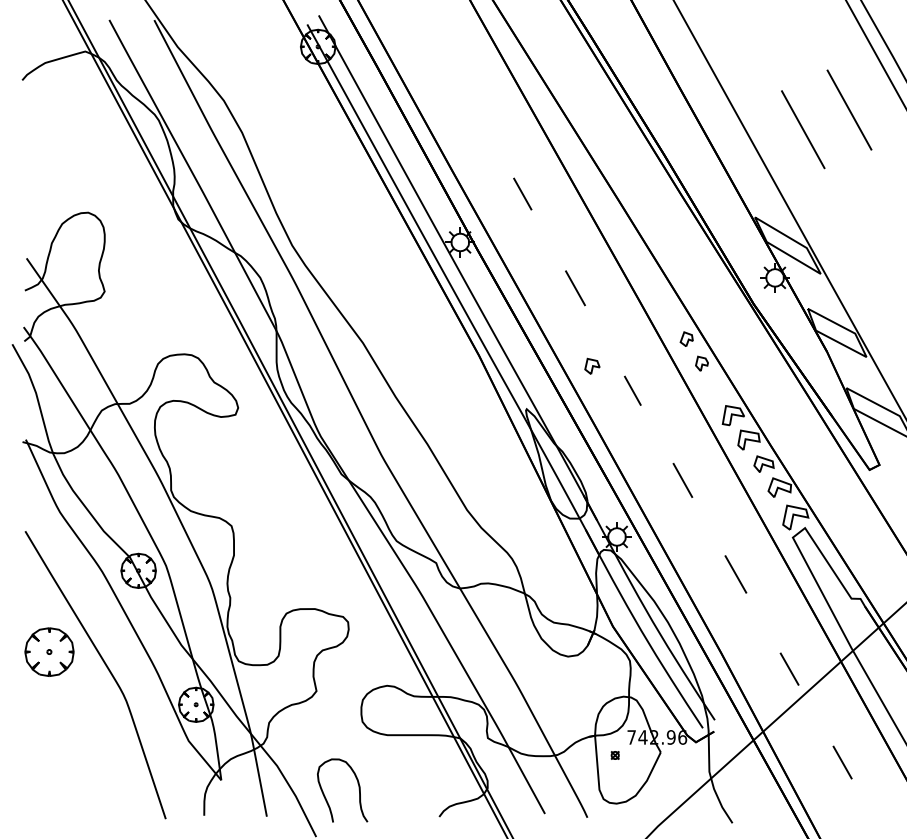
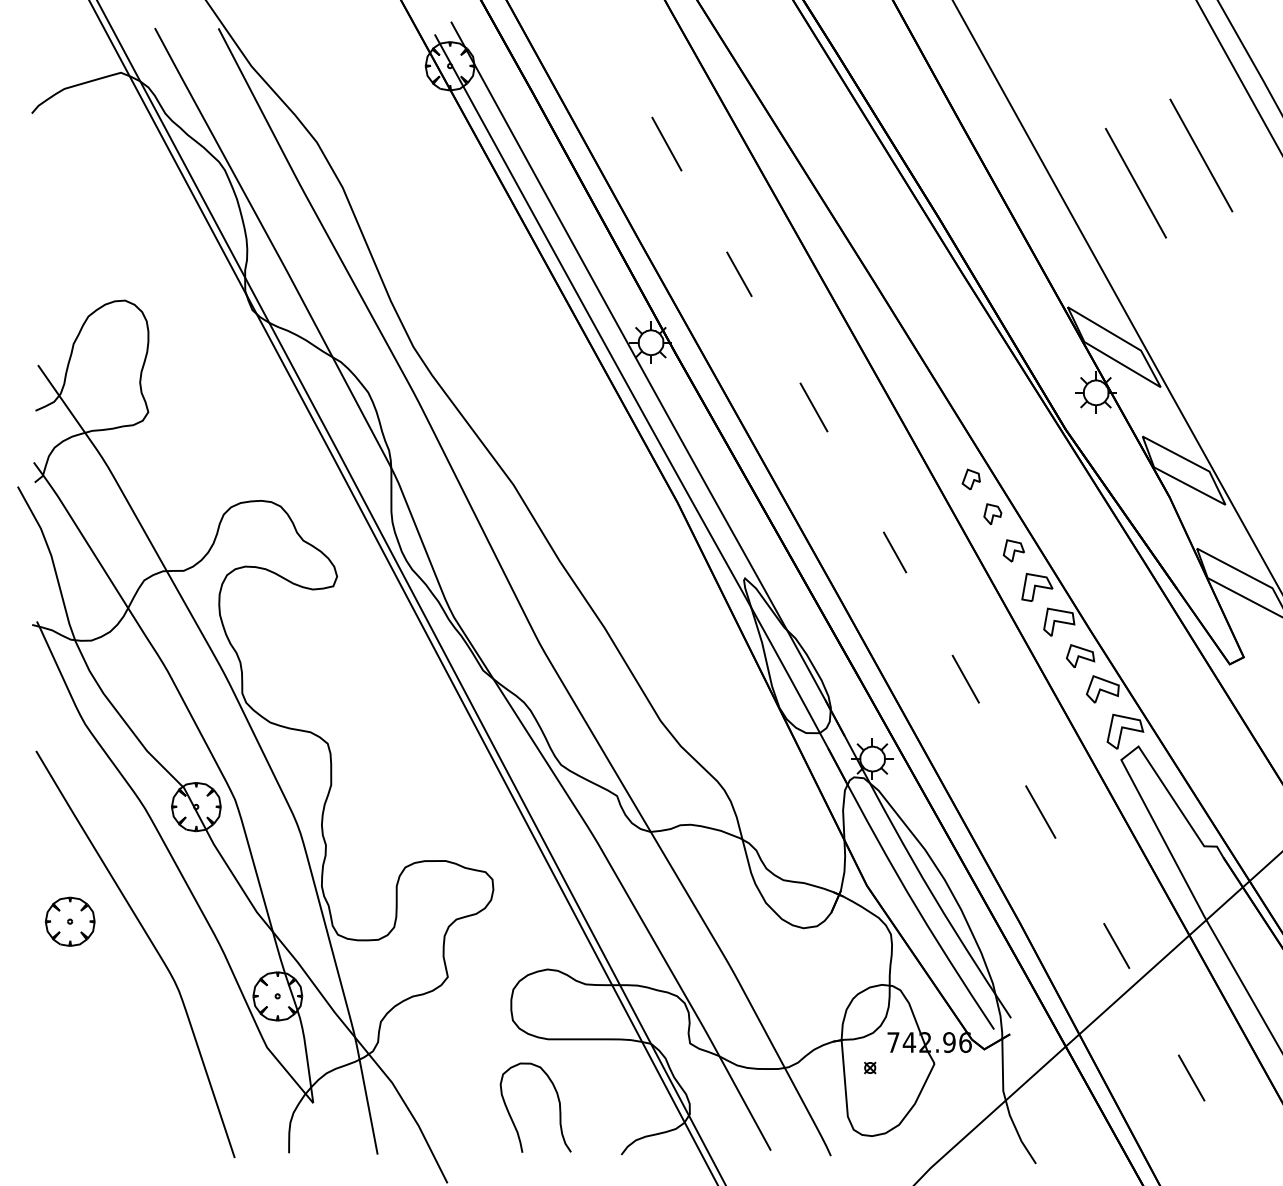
line: (471, 101) -> (666, 143), added
part: (592, 366) -> (1013, 550), moved
part: (48, 651) -> (69, 921), size x0.71
curve: (358, 786) -> (558, 1102), moved

